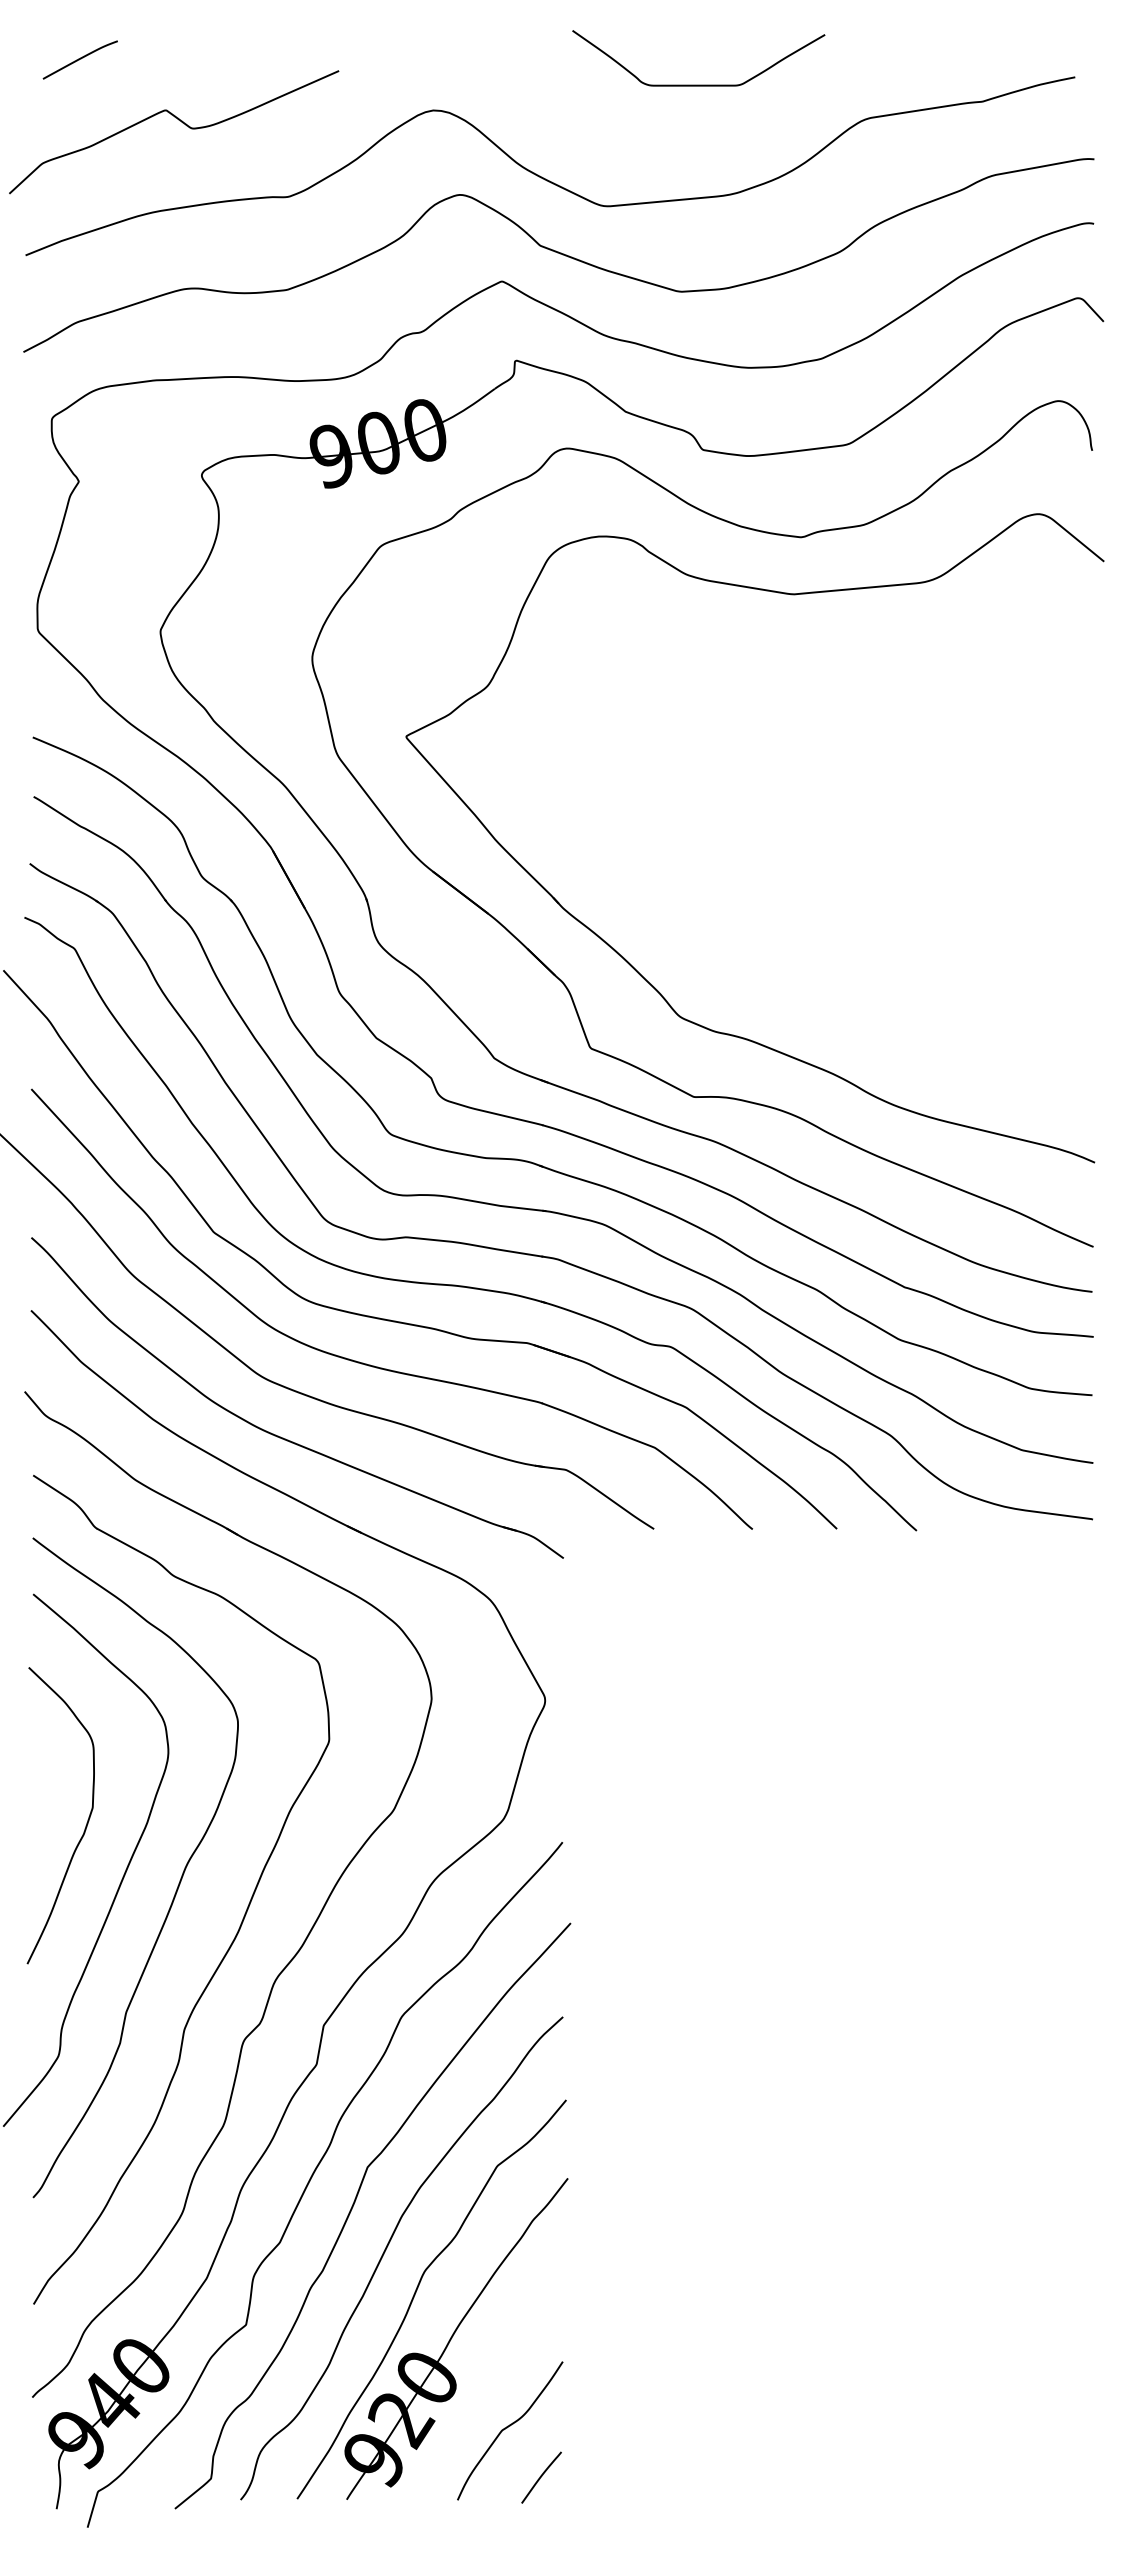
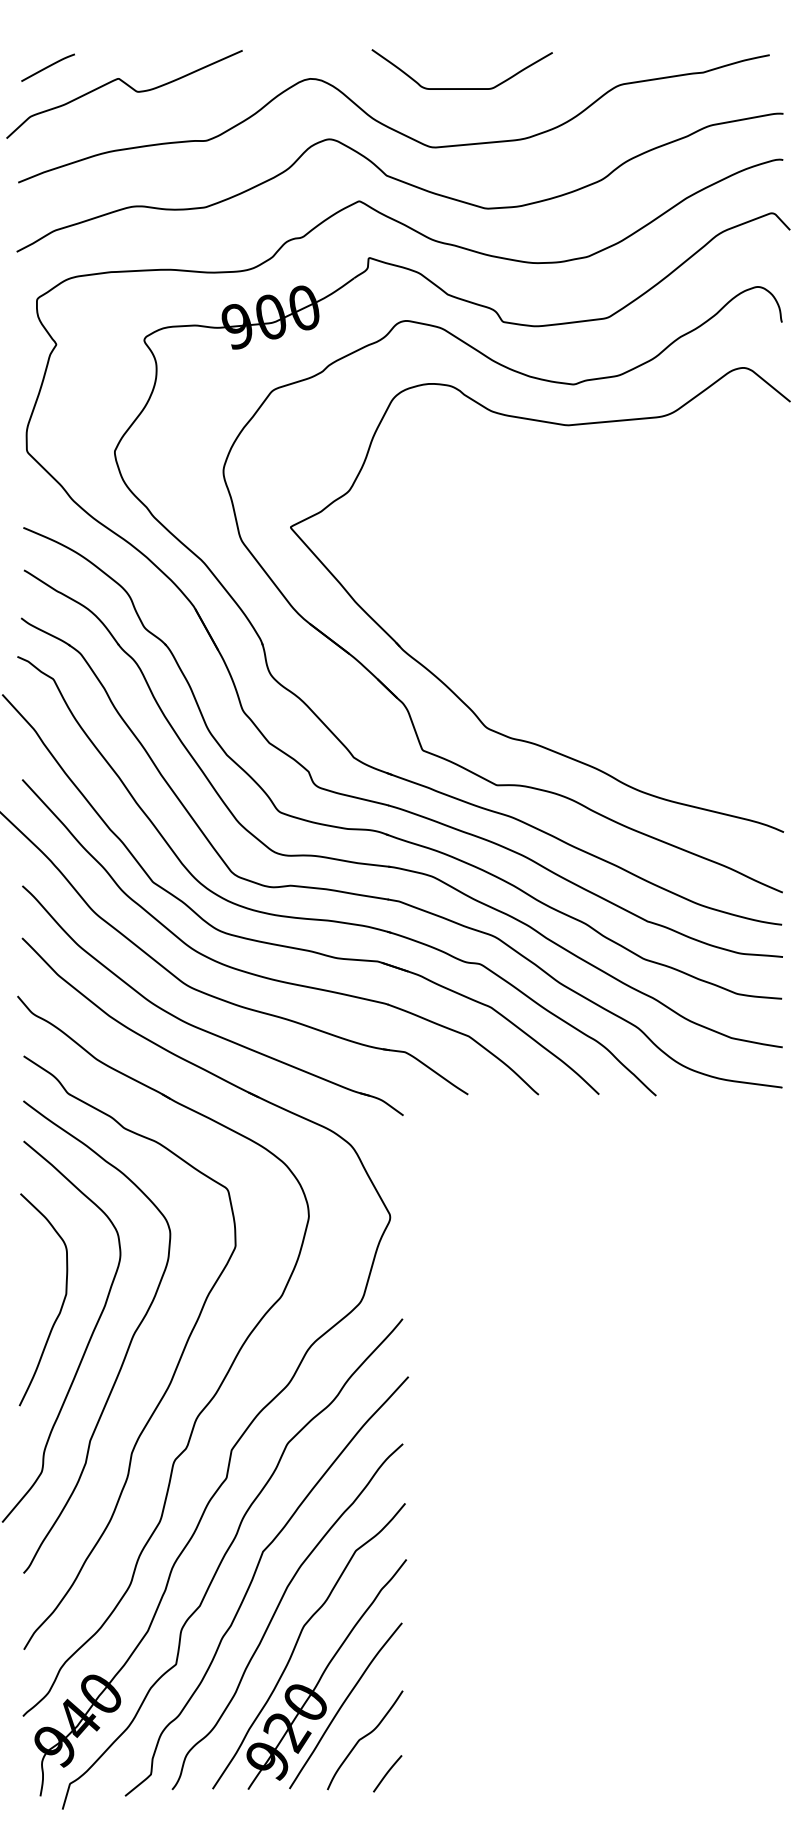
curve: (79, 59) -> (47, 67), moved
curve: (698, 84) -> (462, 88), moved
curve: (480, 2380) -> (343, 1704), added

